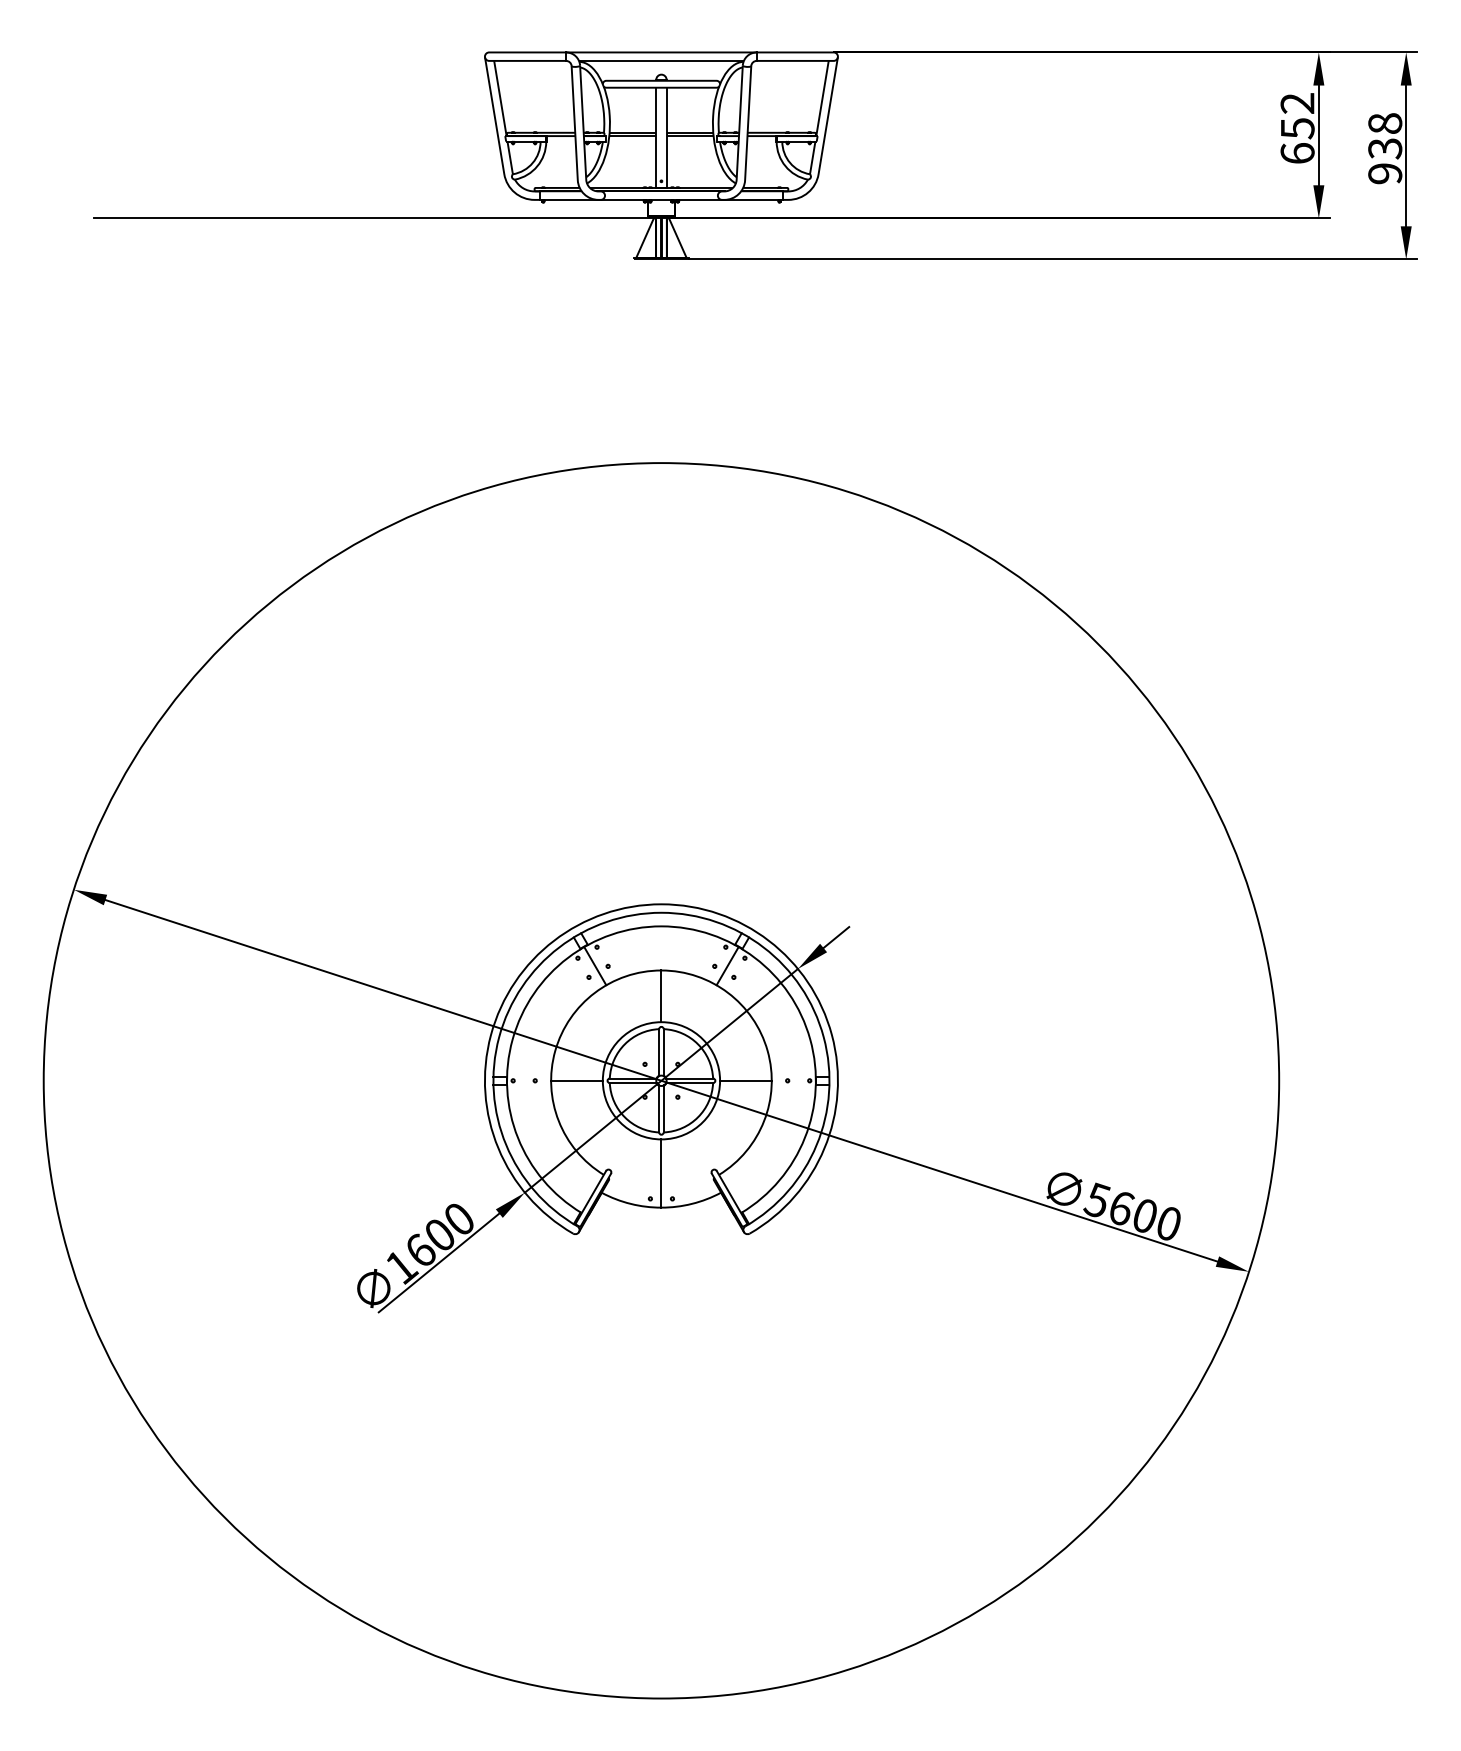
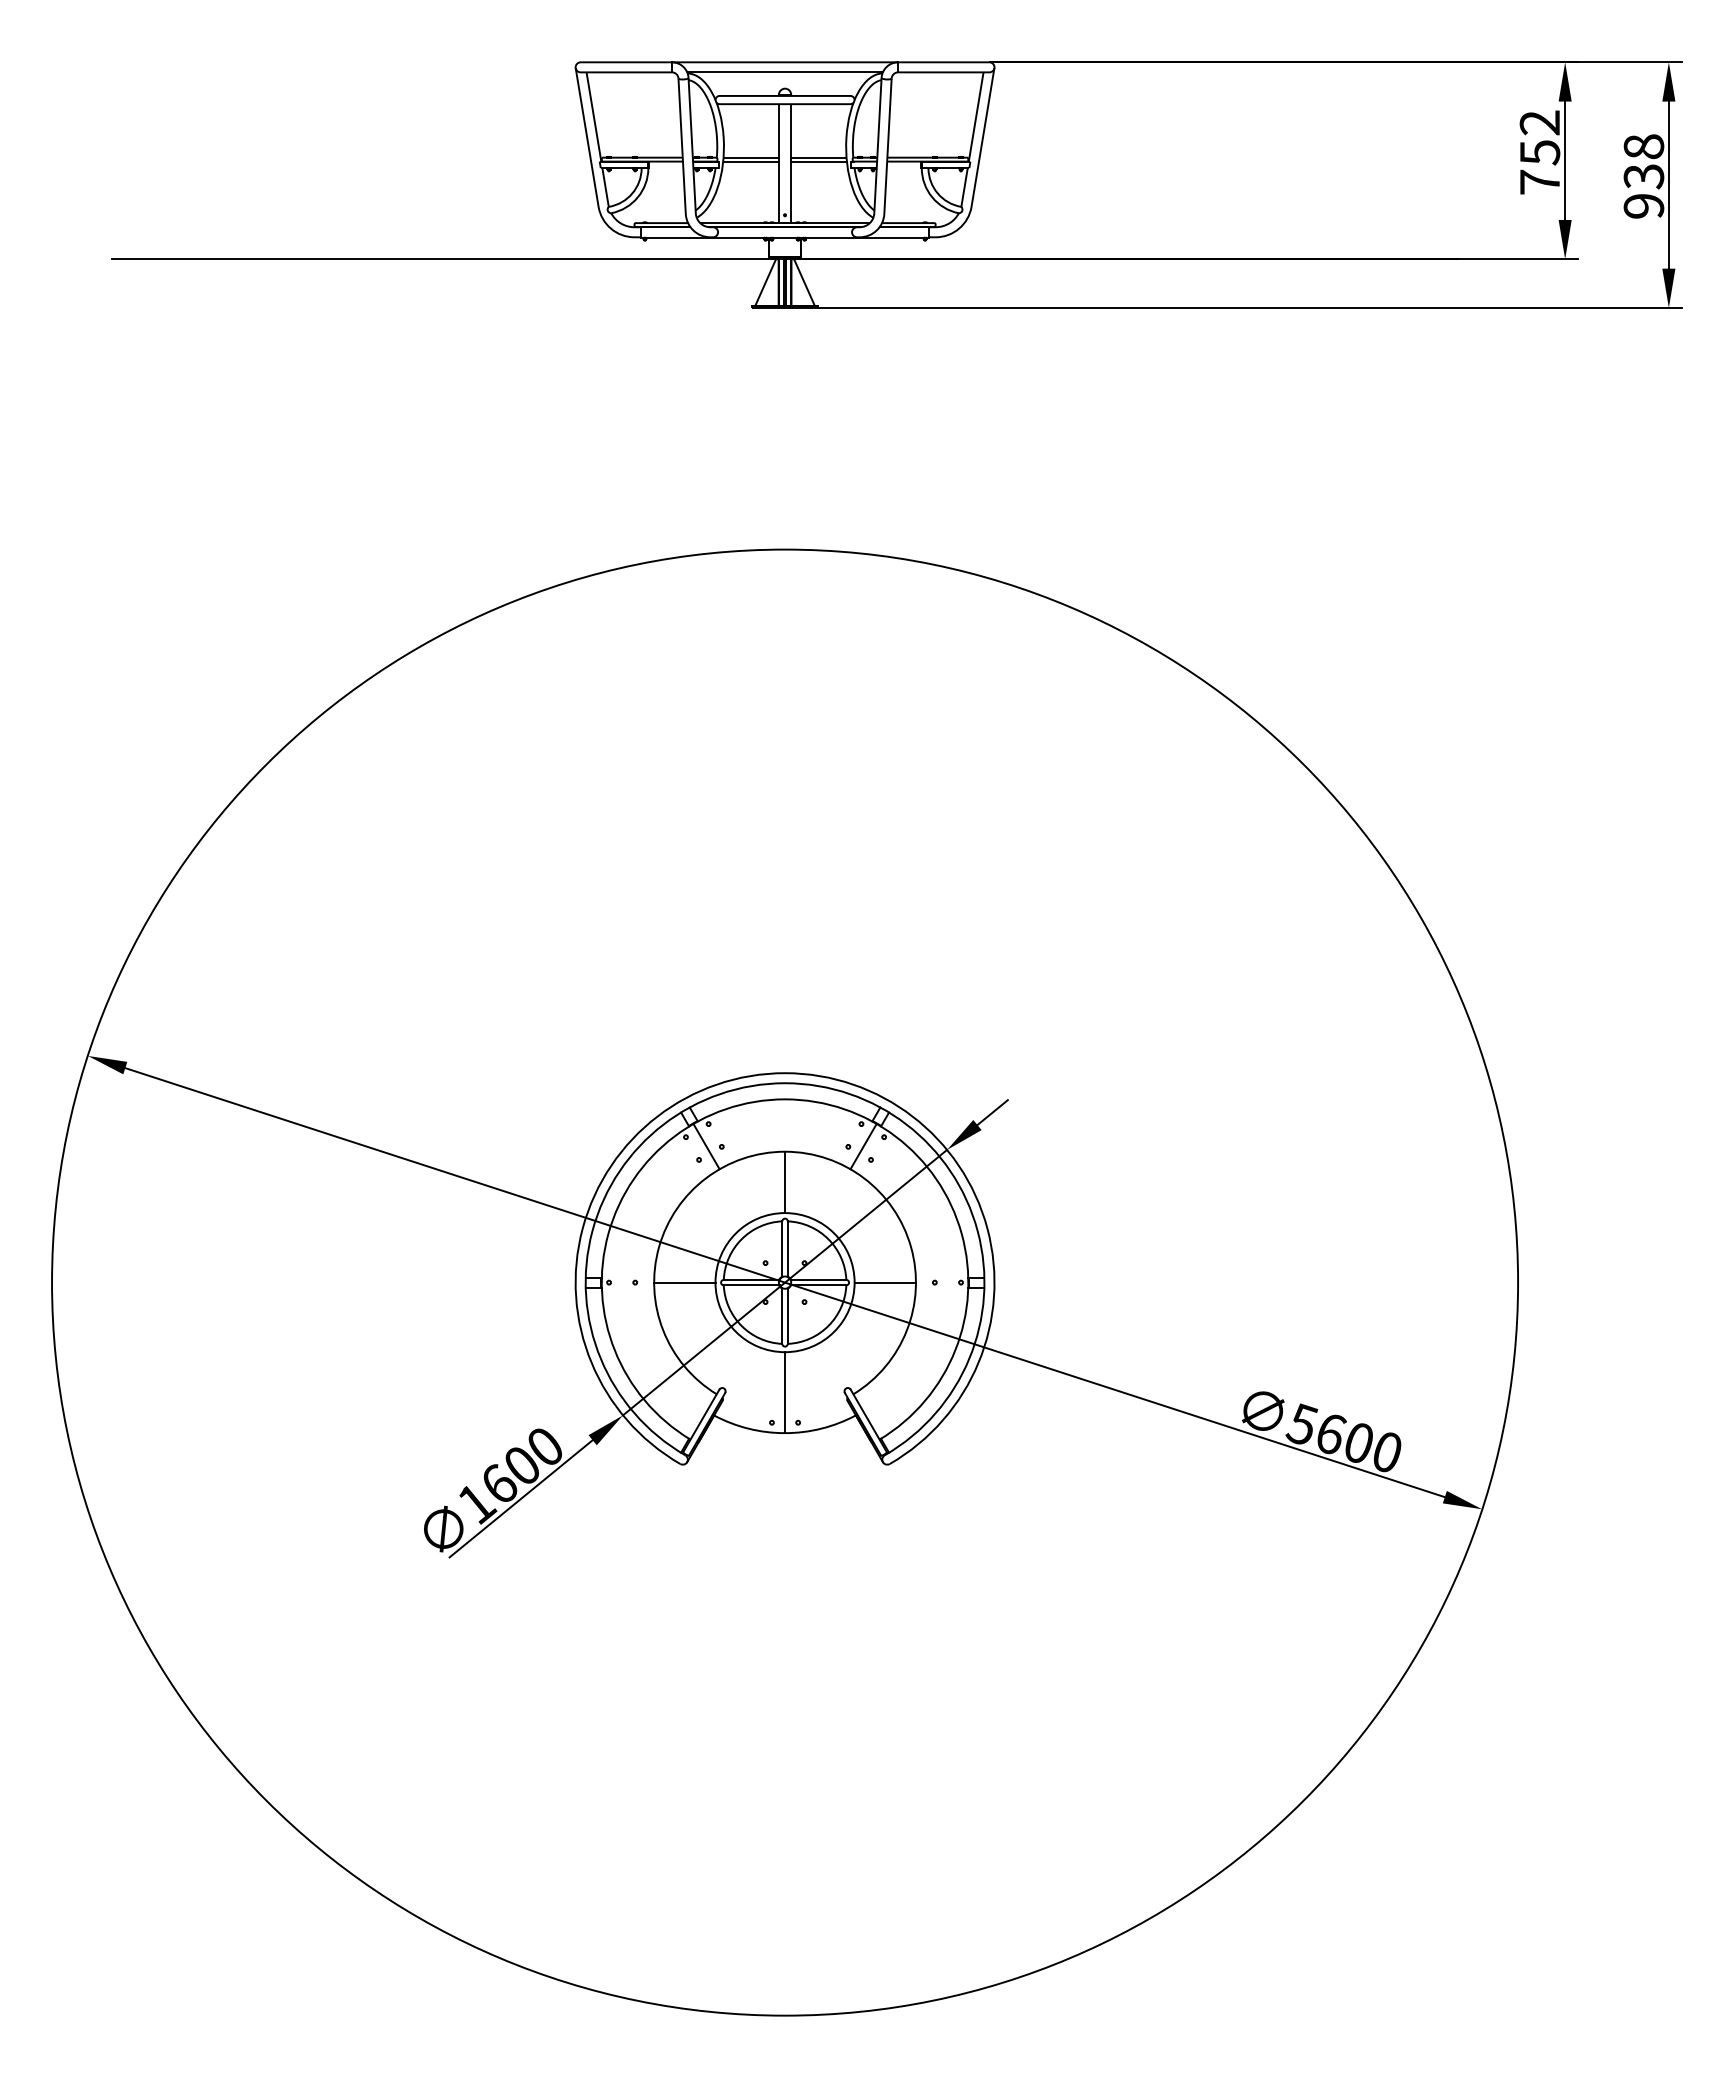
text: (1297, 152) -> (1539, 181), 652 -> 752

